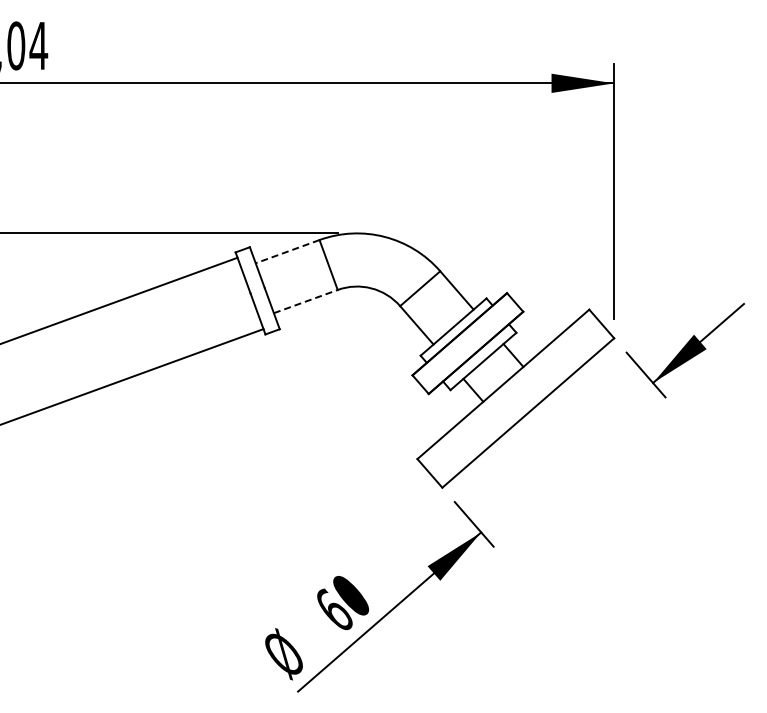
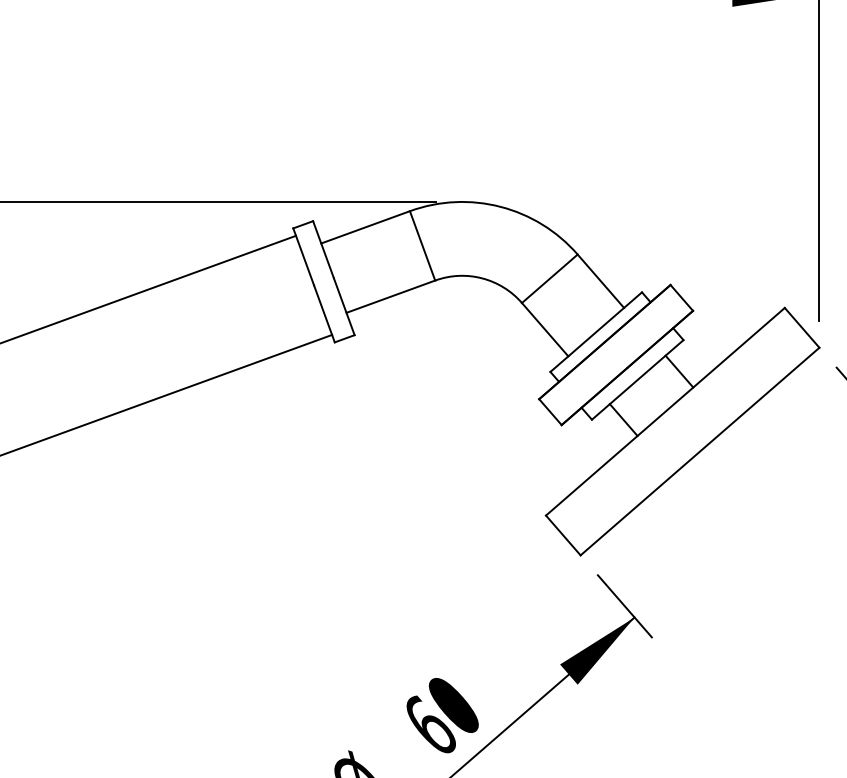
line: (287, 251) -> (365, 227), dashed -> solid
line: (305, 301) -> (390, 296), dashed -> solid

